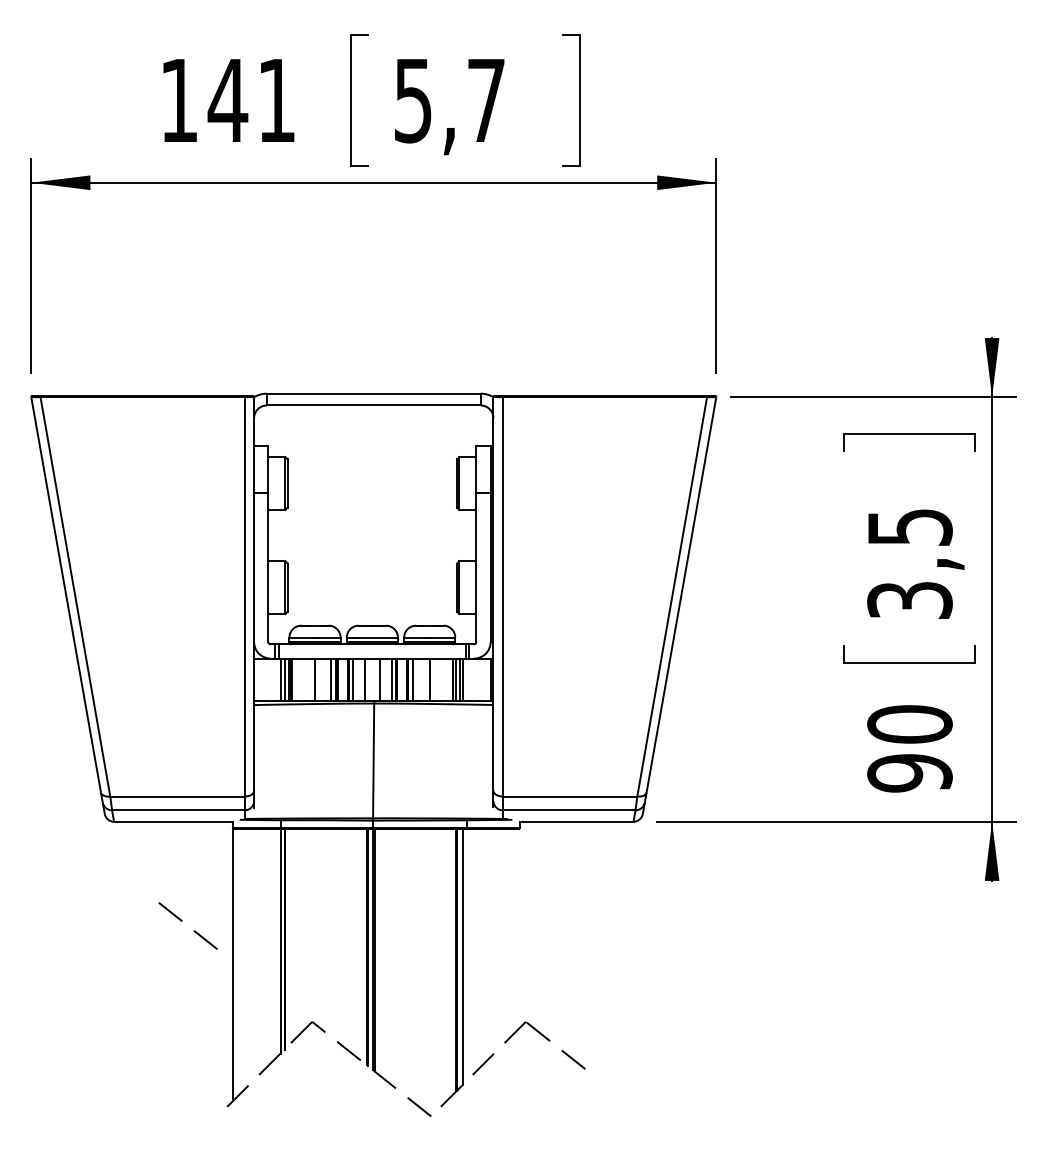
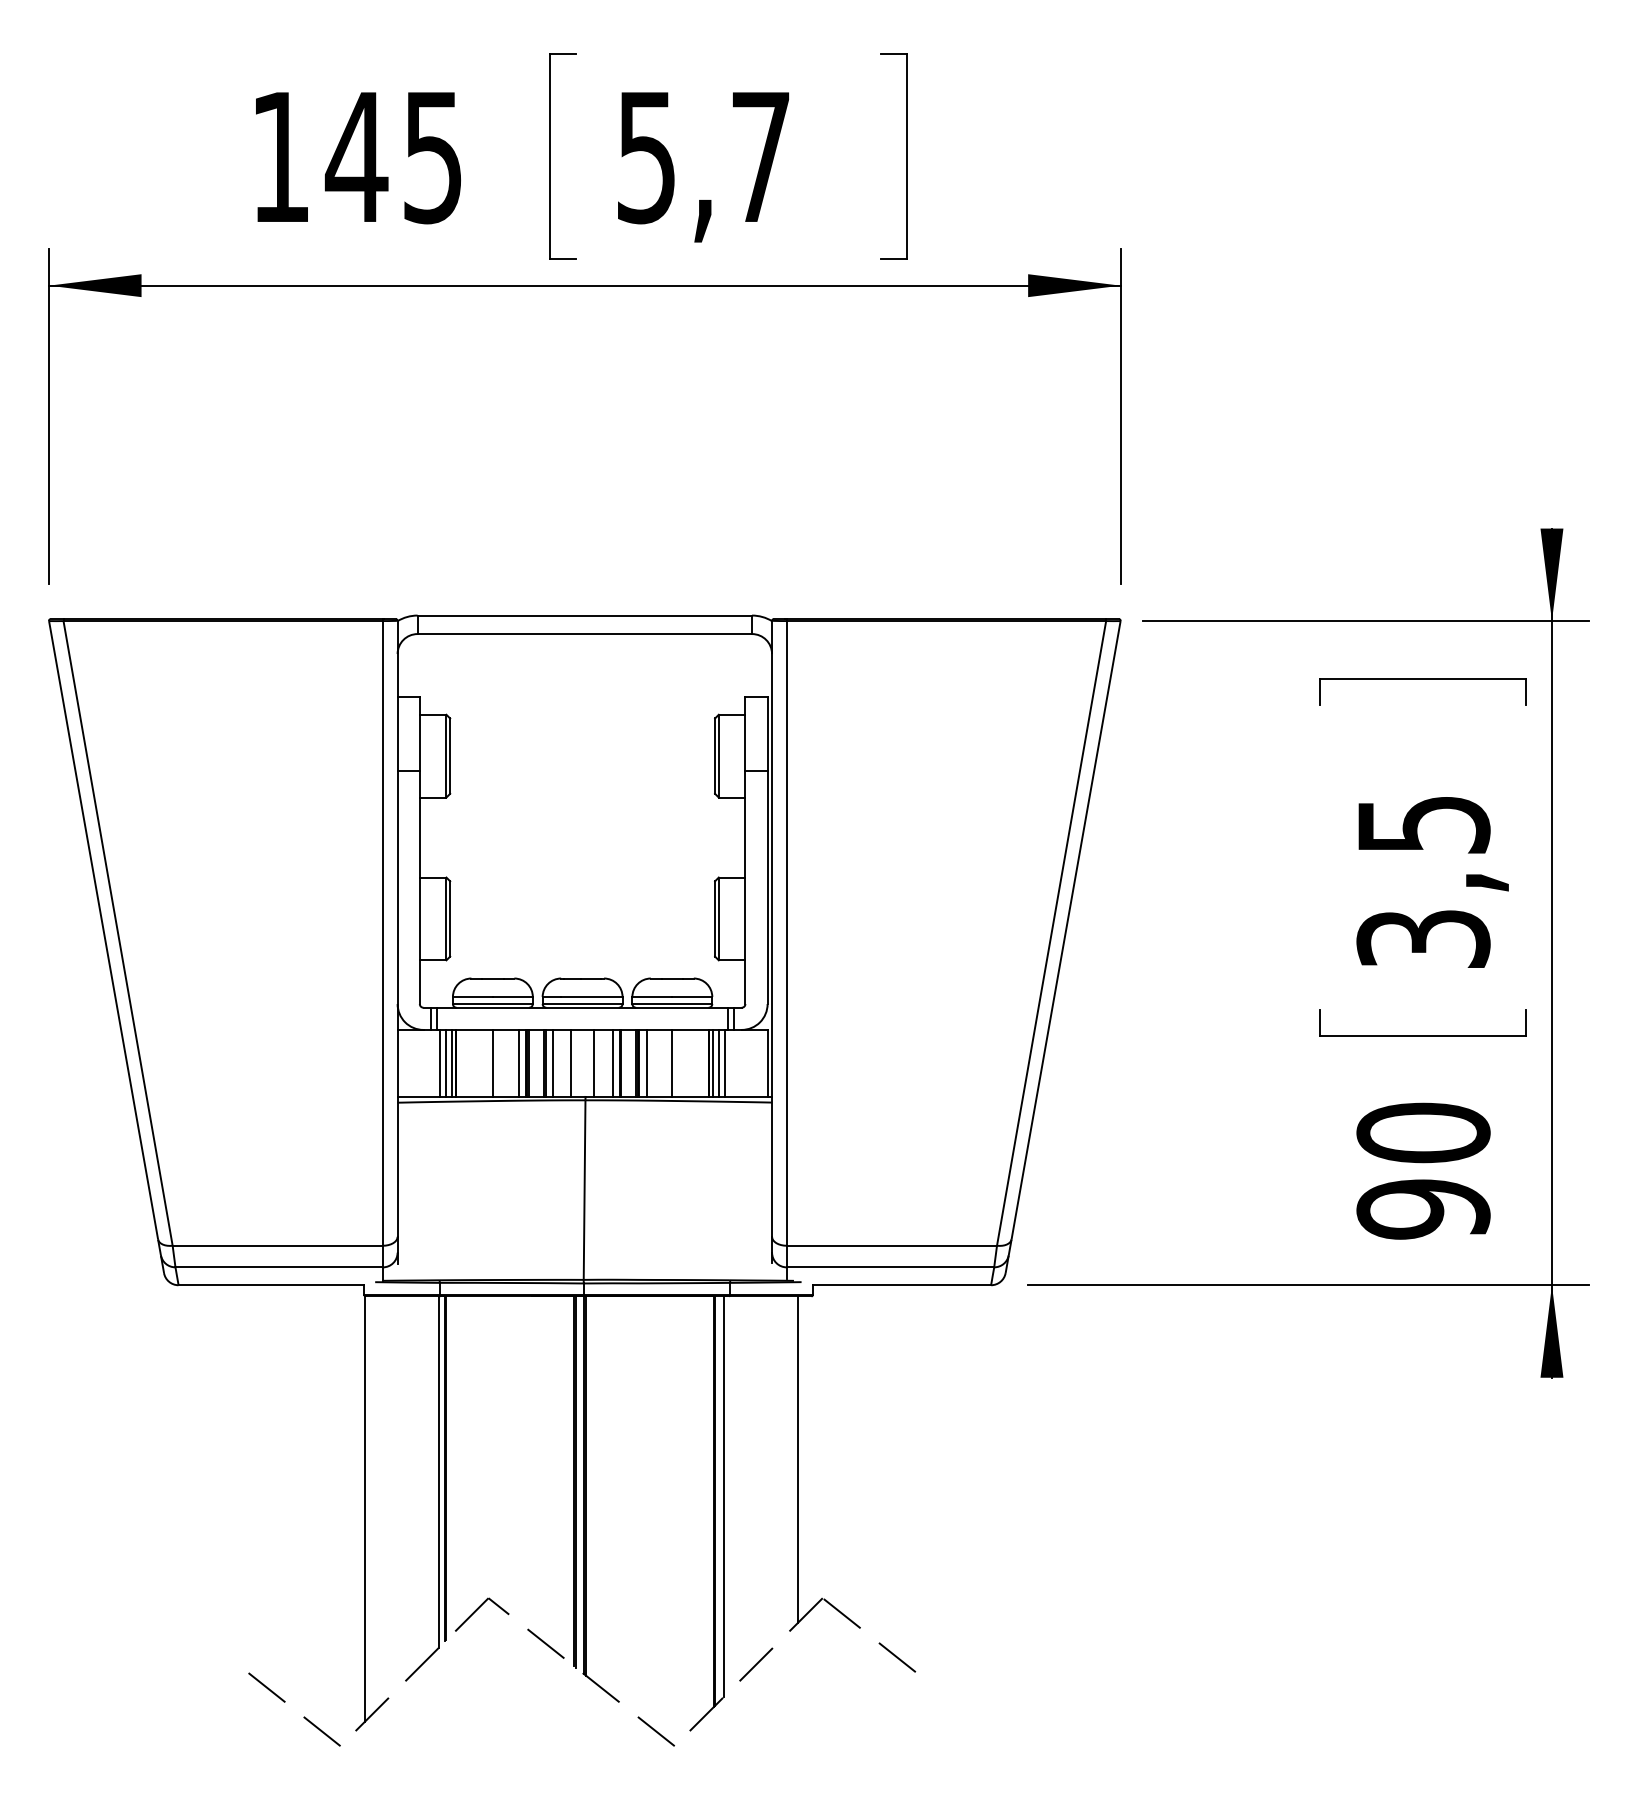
text: (276, 101) -> (432, 158), 141 -> 145
line: (182, 921) -> (285, 1702), moved
line: (510, 932) -> (798, 1458), added

